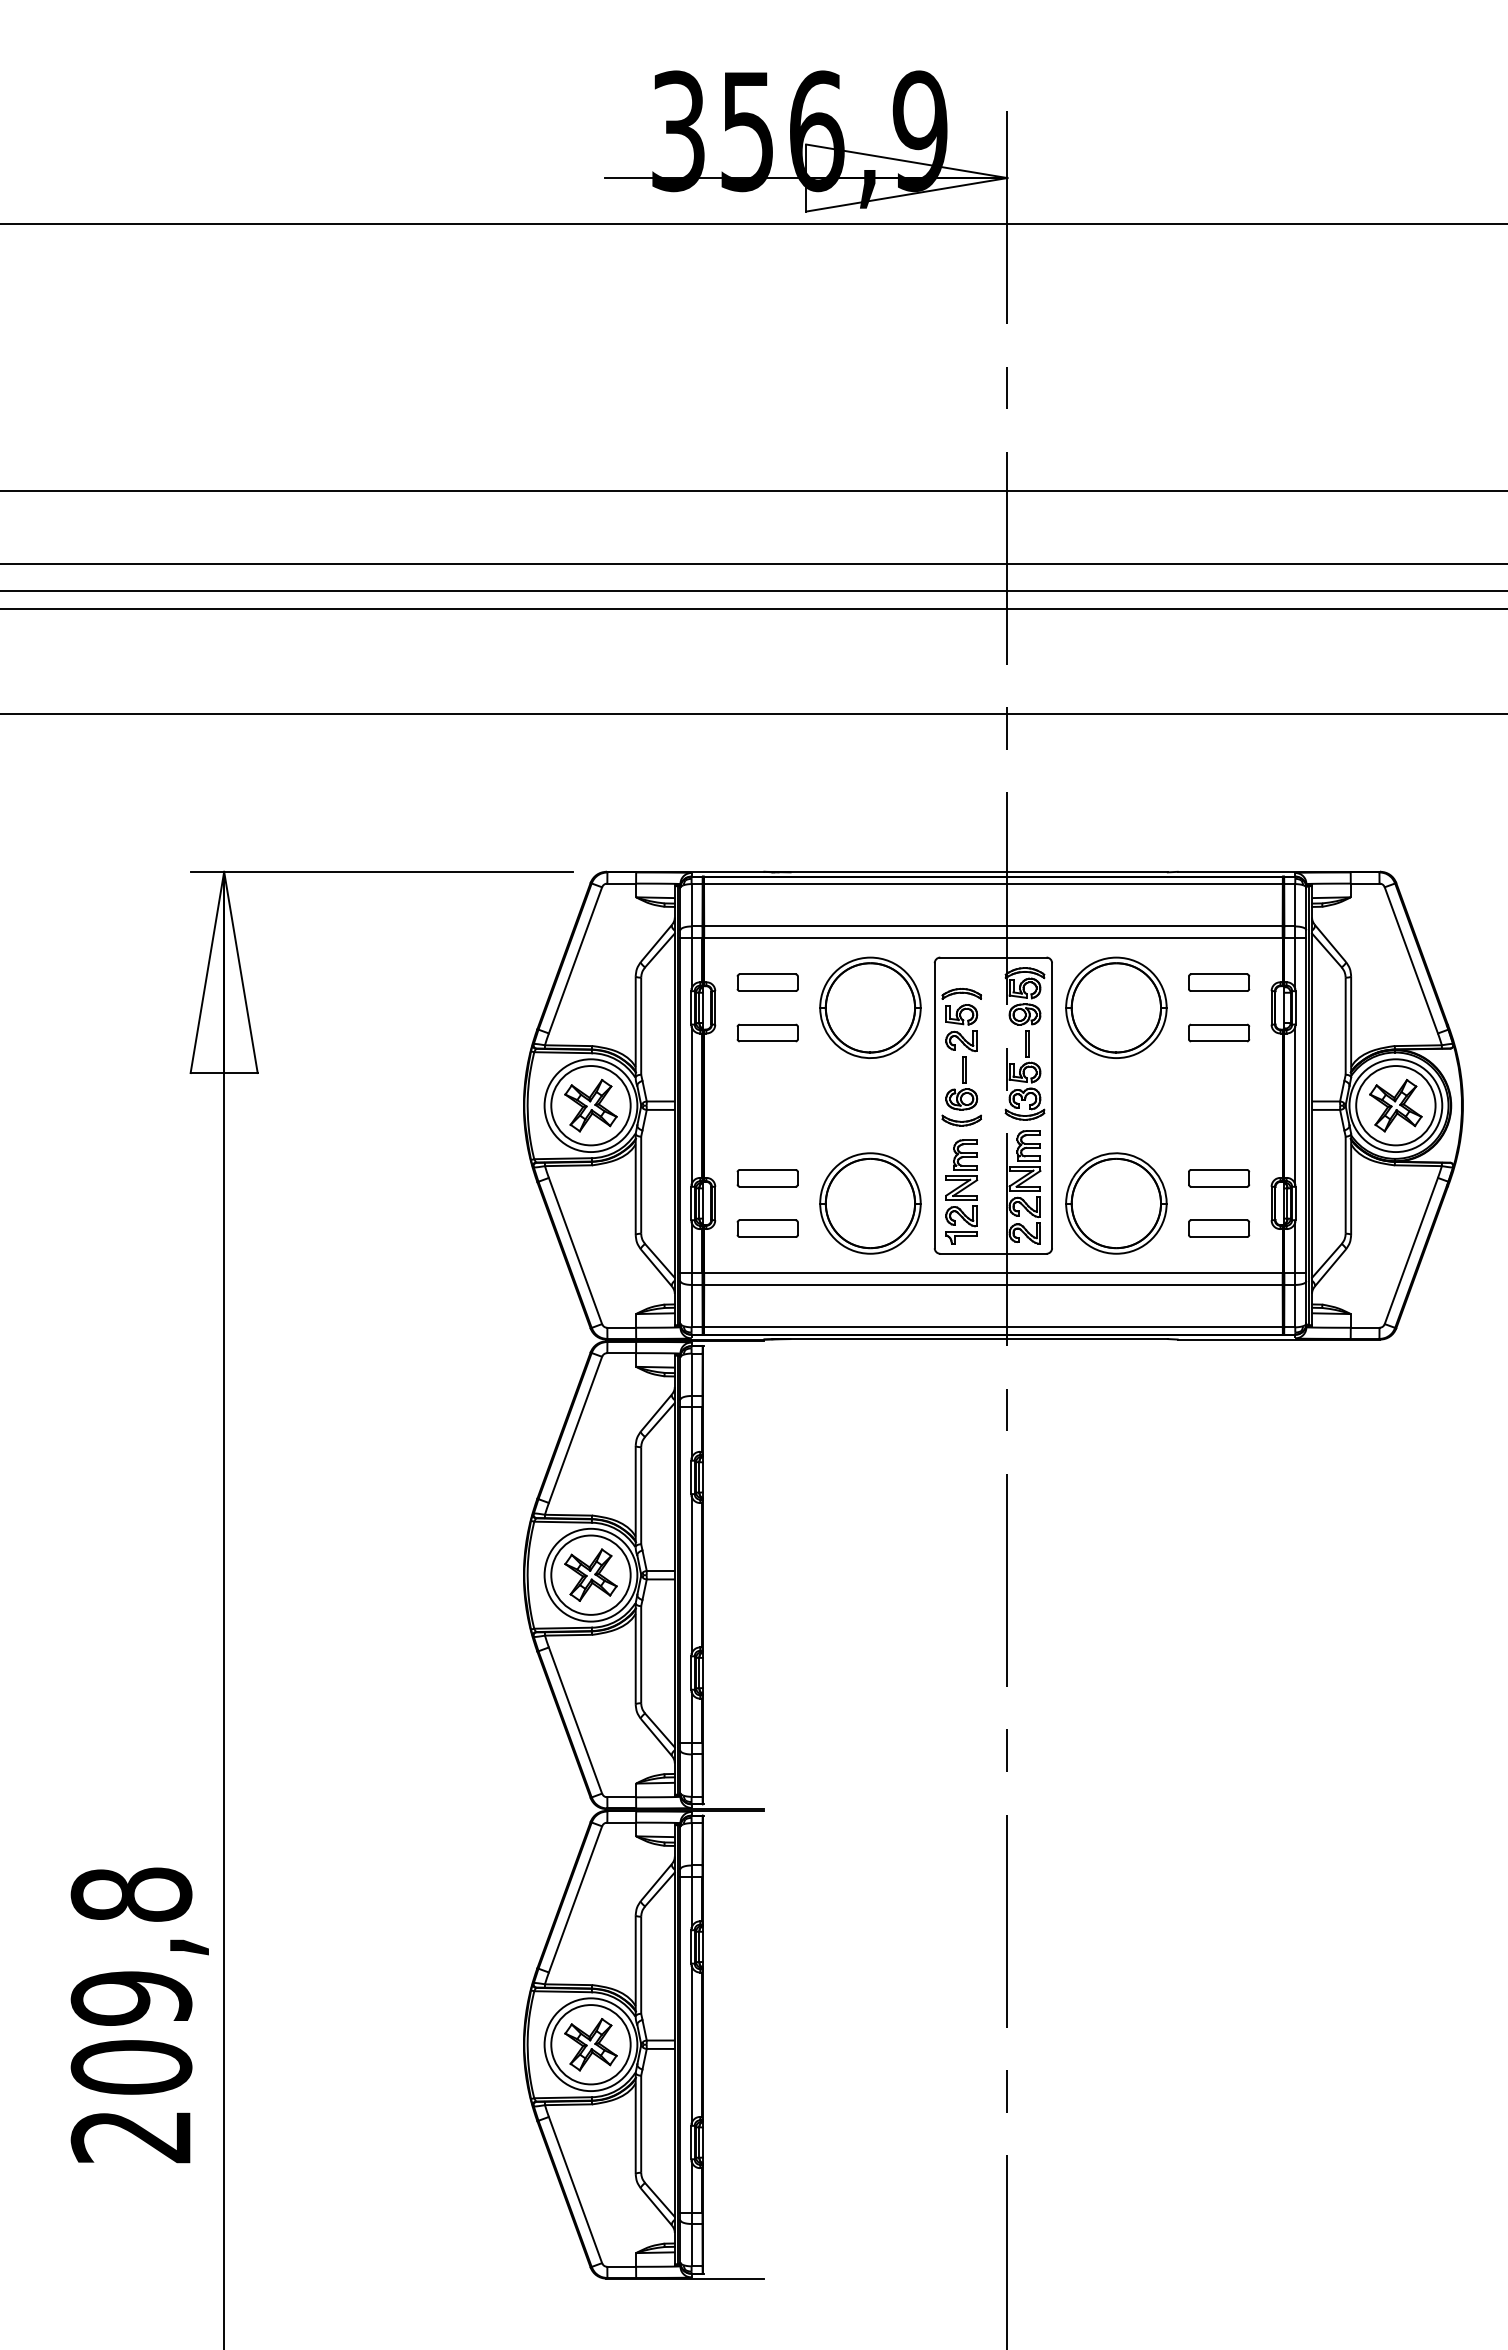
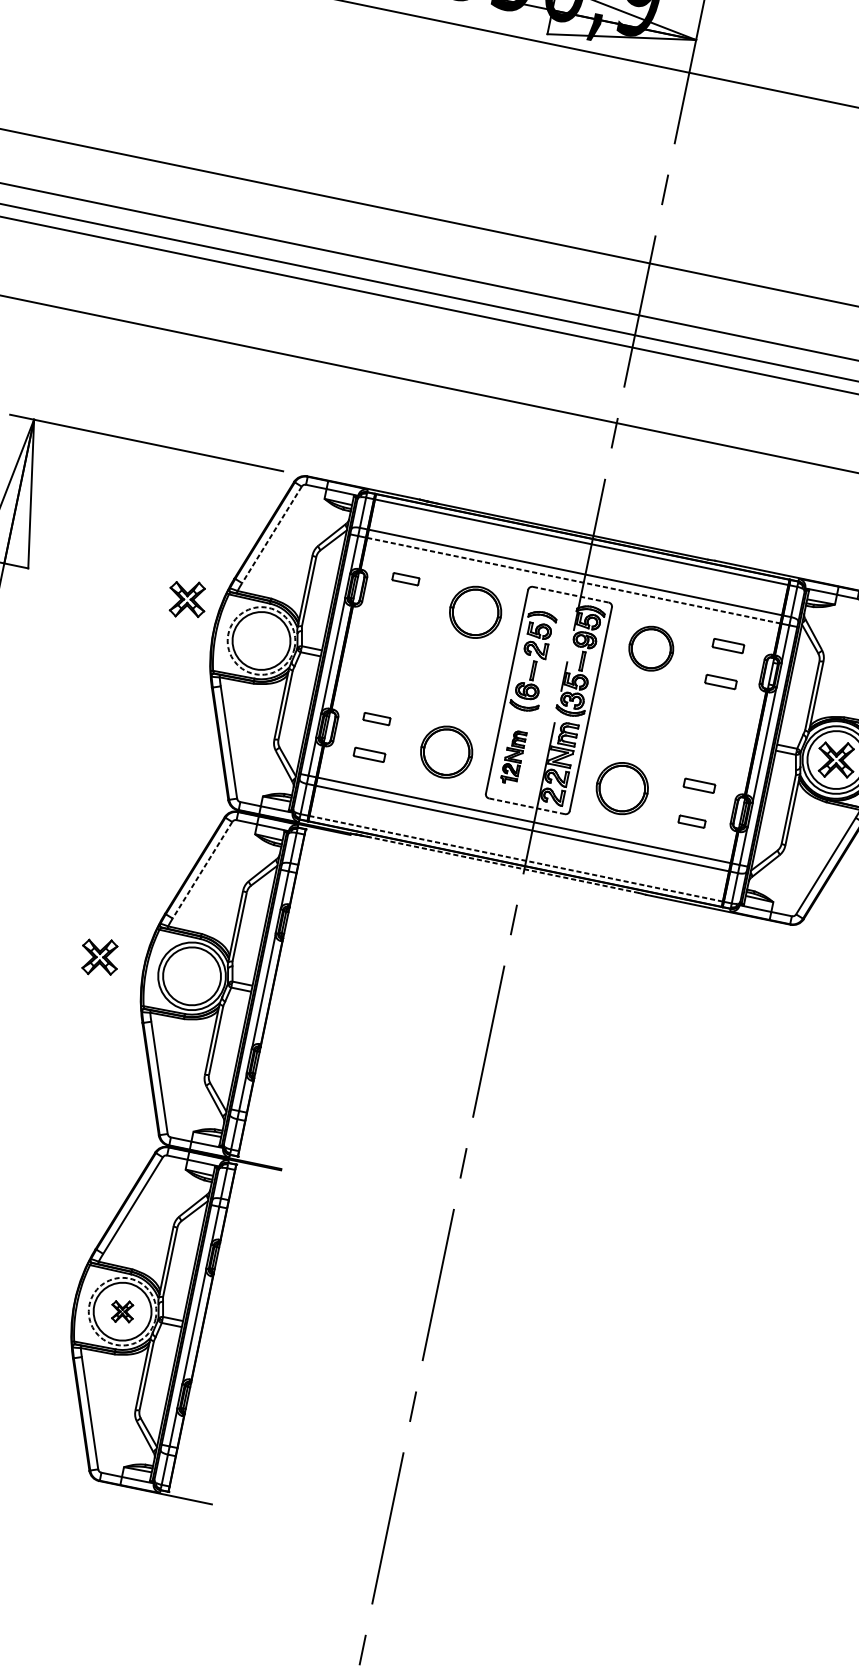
line: (993, 937) -> (573, 580), solid -> dashed
line: (993, 957) -> (570, 594), solid -> dashed
line: (575, 960) -> (271, 534), solid -> dashed
part: (767, 982) -> (405, 579), size x0.6
part: (1219, 982) -> (728, 645), size x0.7
part: (870, 1007) -> (475, 612), size x0.7
part: (1116, 1007) -> (651, 648), size x0.6
part: (767, 1032) -> (398, 614), removed
part: (1219, 1032) -> (721, 681), size x0.7
circle: (590, 1105) -> (261, 640), solid -> dashed
part: (590, 1105) -> (187, 599), moved
part: (767, 1178) -> (376, 719), size x0.6
part: (1219, 1178) -> (699, 785), size x0.7
part: (961, 1191) -> (513, 757), size x0.7
part: (870, 1203) -> (446, 752), size x0.7
part: (1116, 1203) -> (622, 788), size x0.7
part: (767, 1228) -> (369, 754), size x0.7
part: (1219, 1228) -> (692, 821), size x0.6
line: (992, 1253) -> (526, 805), solid -> dashed
line: (992, 1327) -> (515, 858), solid -> dashed
line: (971, 1339) -> (498, 864), solid -> dashed
line: (575, 1429) -> (202, 869), solid -> dashed
part: (590, 1574) -> (99, 956), moved
circle: (590, 2044) -> (122, 1311), solid -> dashed
part: (590, 2044) -> (122, 1311), size x0.6

